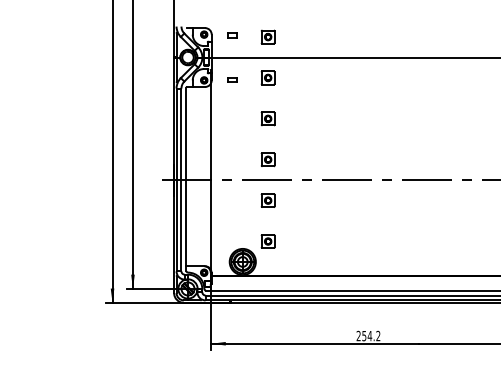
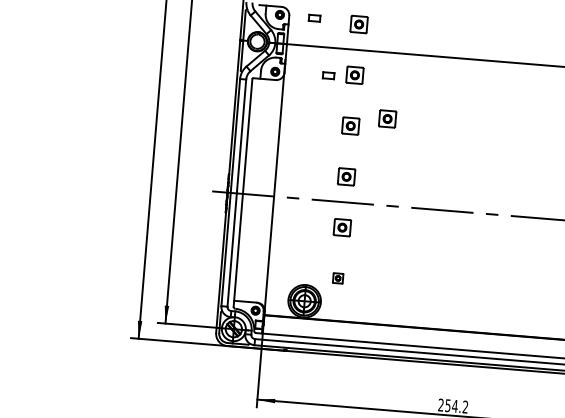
part: (232, 79) -> (329, 75), moved
part: (296, 110) -> (386, 118), added
part: (267, 241) -> (337, 278), size x0.6

